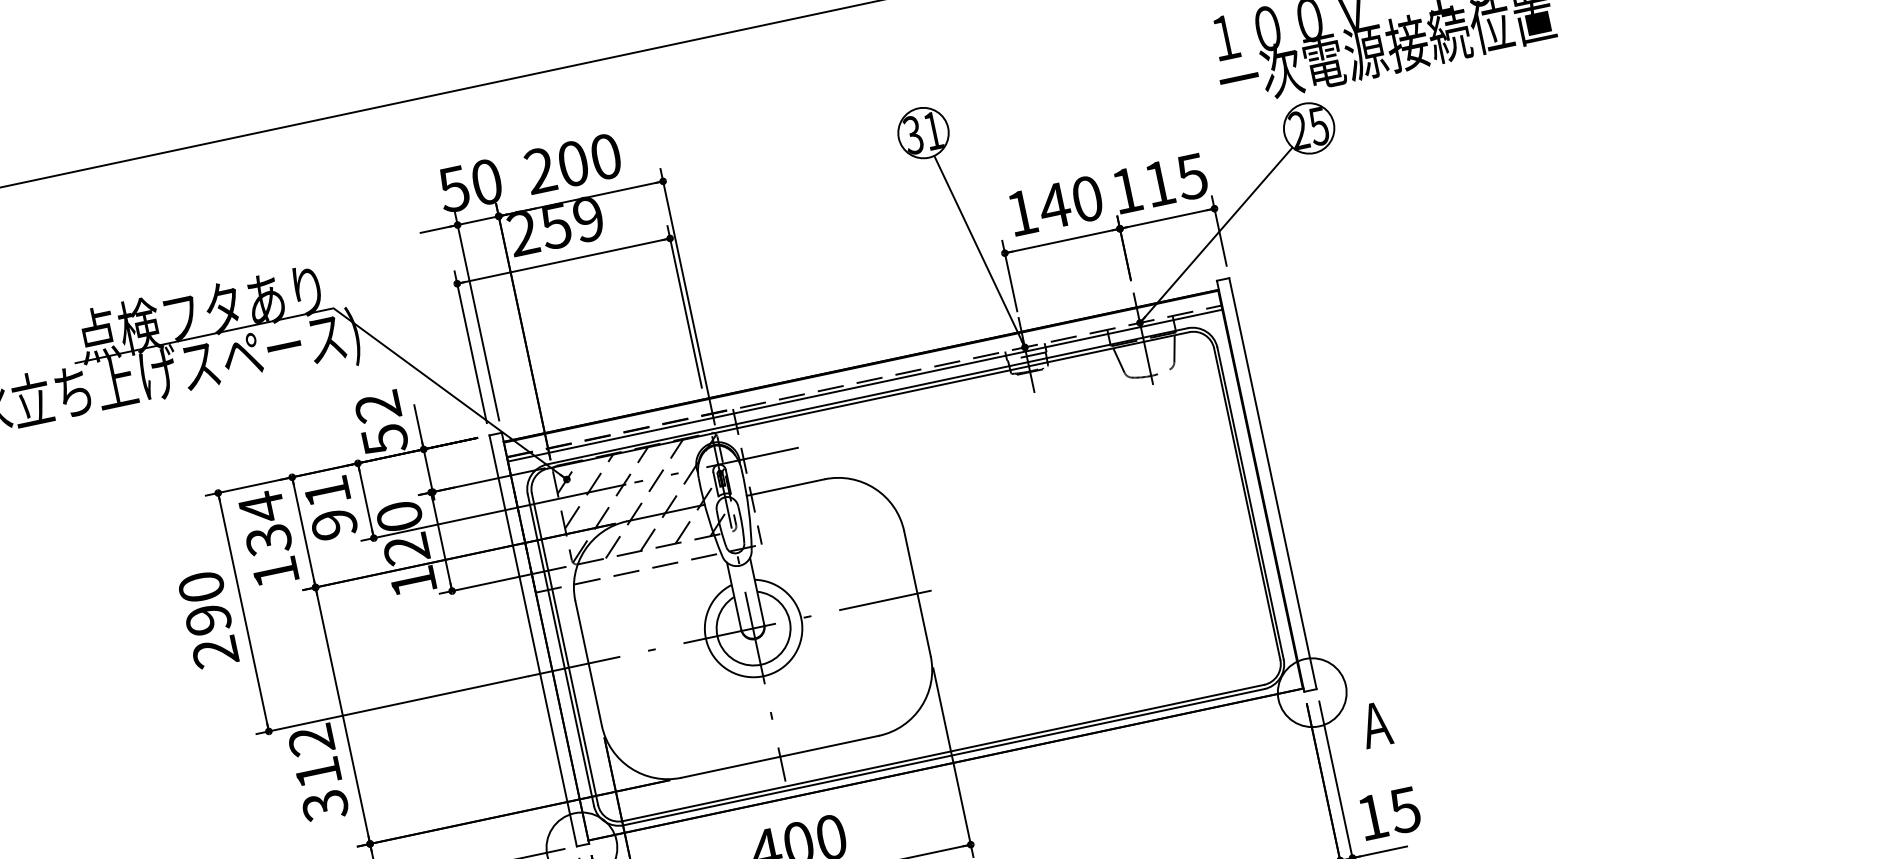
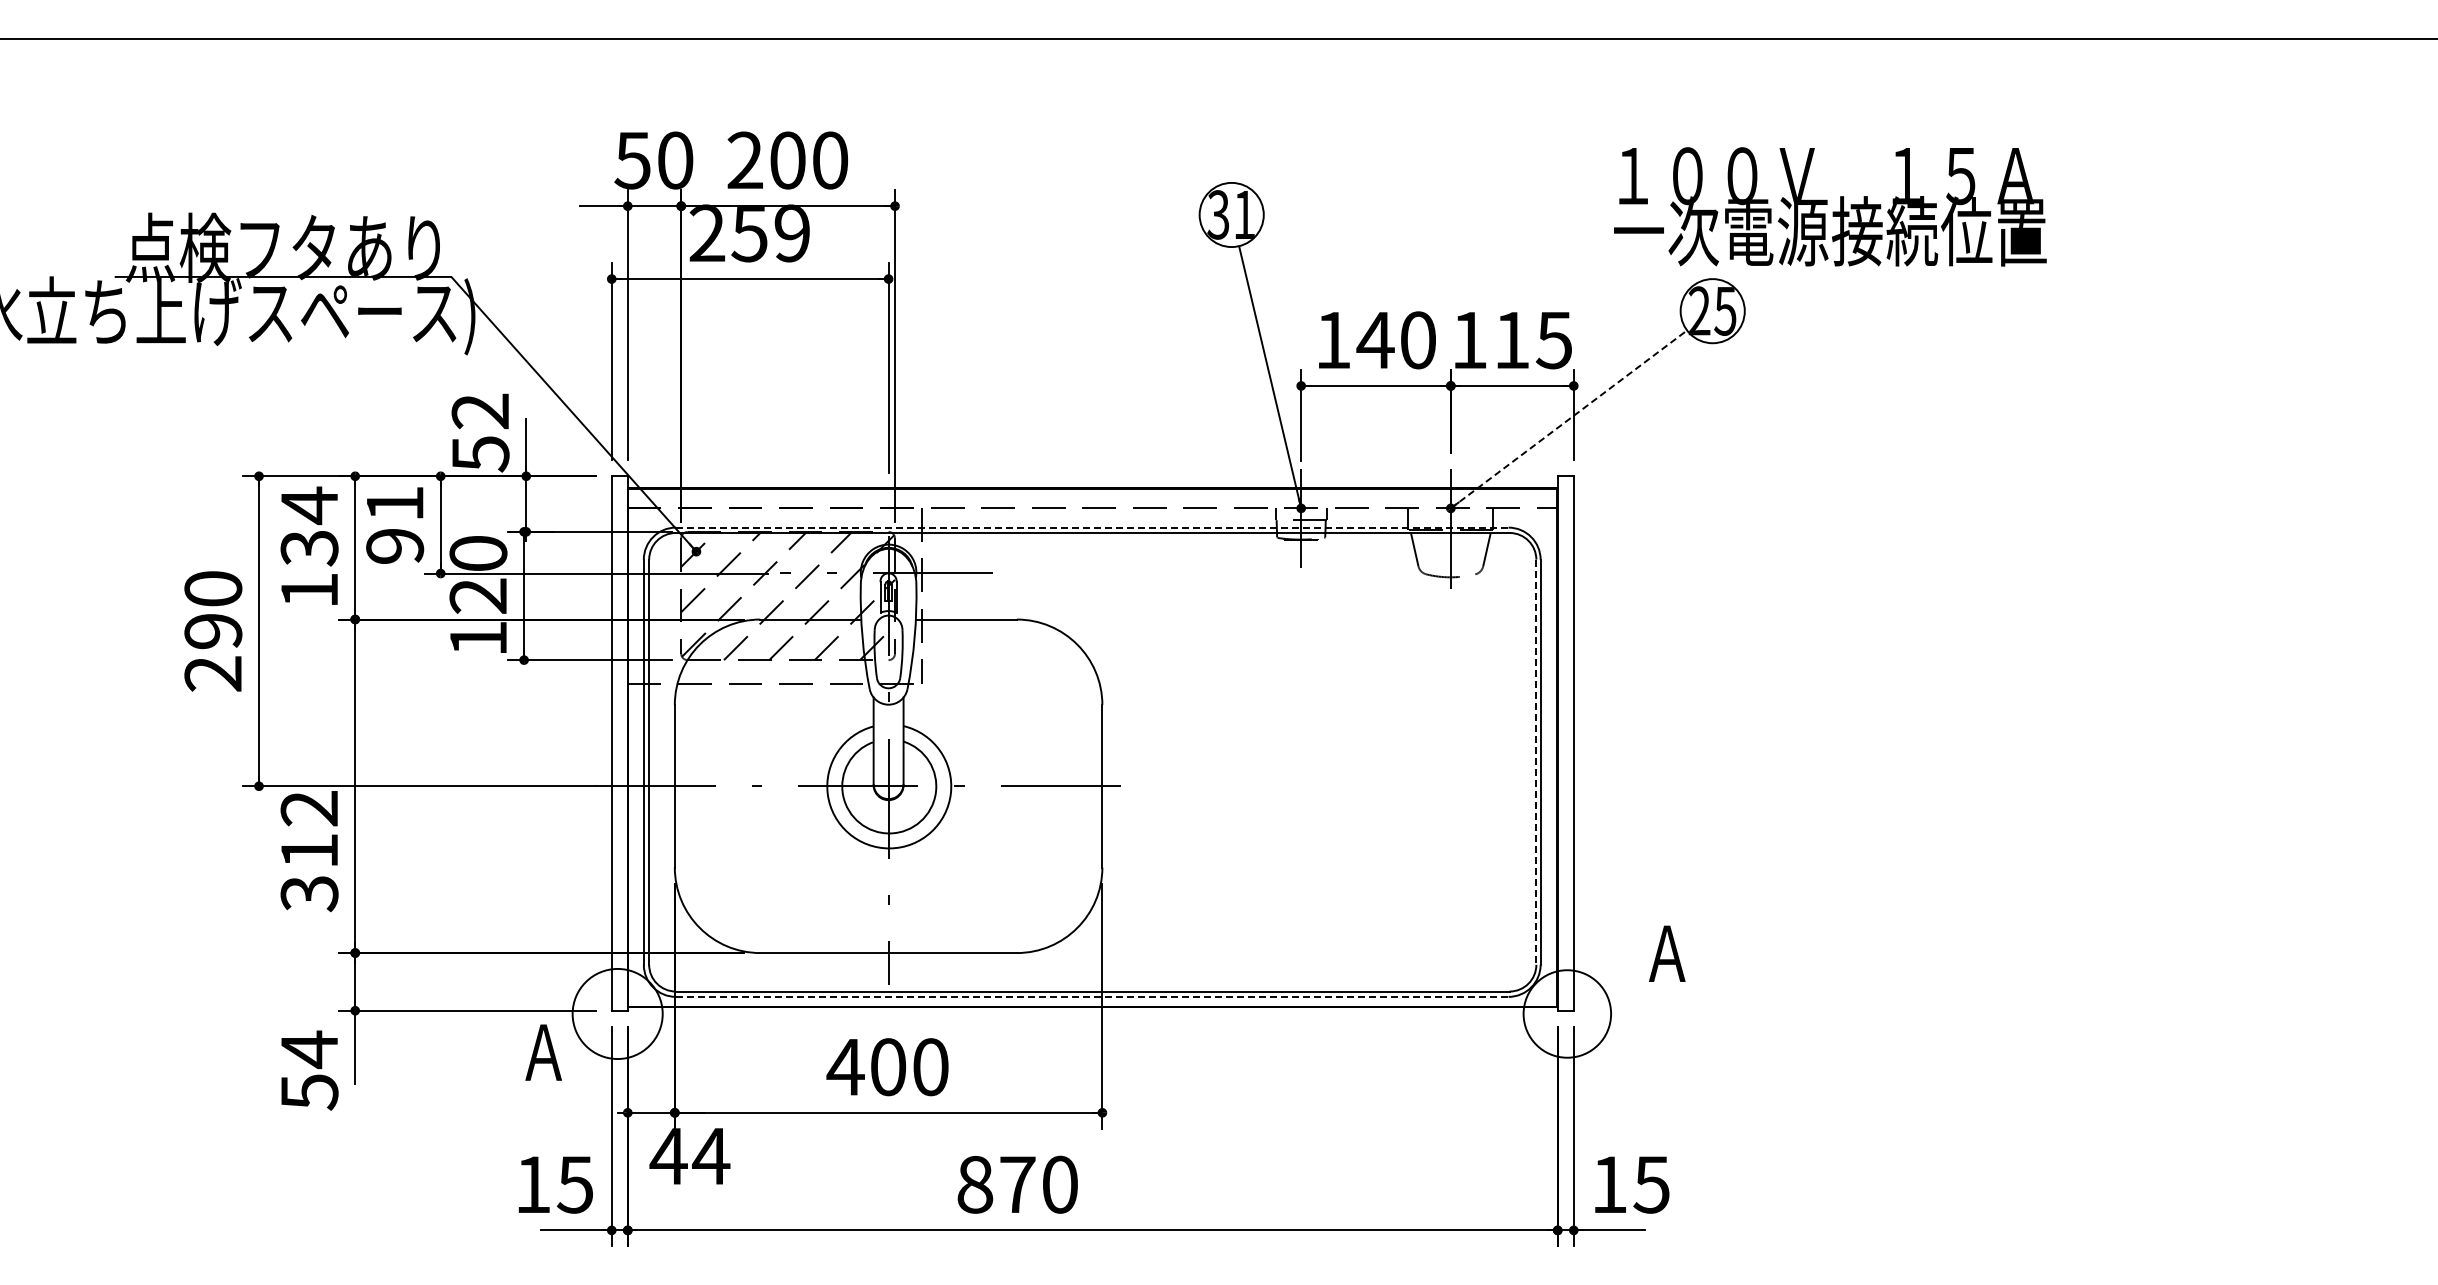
line: (1215, 235) -> (1568, 419), solid -> dashed
line: (864, 385) -> (1091, 513), removed
line: (867, 396) -> (1092, 527), solid -> dashed
line: (1247, 504) -> (1536, 762), solid -> dashed
text: (1376, 724) -> (1667, 953), moved
line: (944, 756) -> (1092, 996), solid -> dashed

